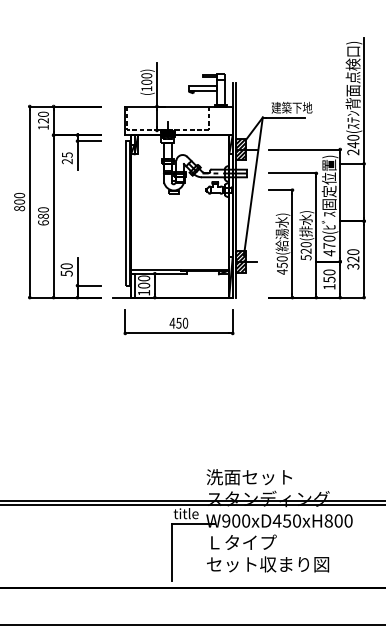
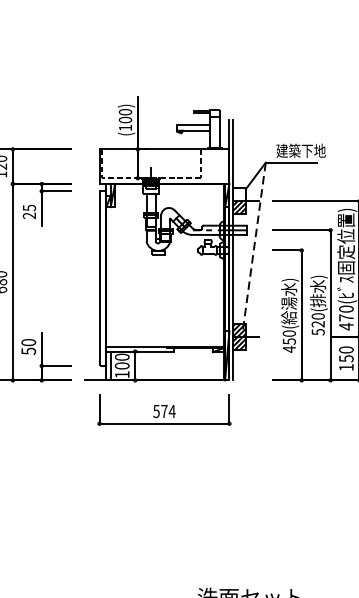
hatch: (240, 143) -> (238, 194), removed
line: (253, 186) -> (254, 246), solid -> dashed
text: (178, 322) -> (163, 410), 450 -> 574

